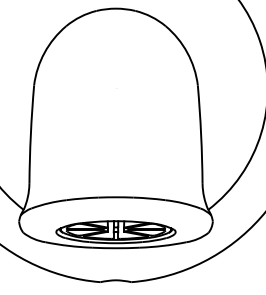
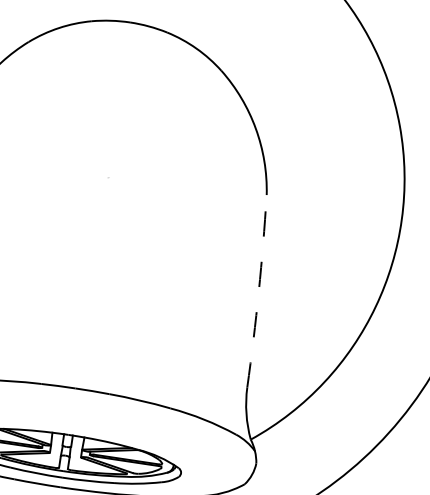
arc: (201, 134) -> (259, 291), solid -> dashed

